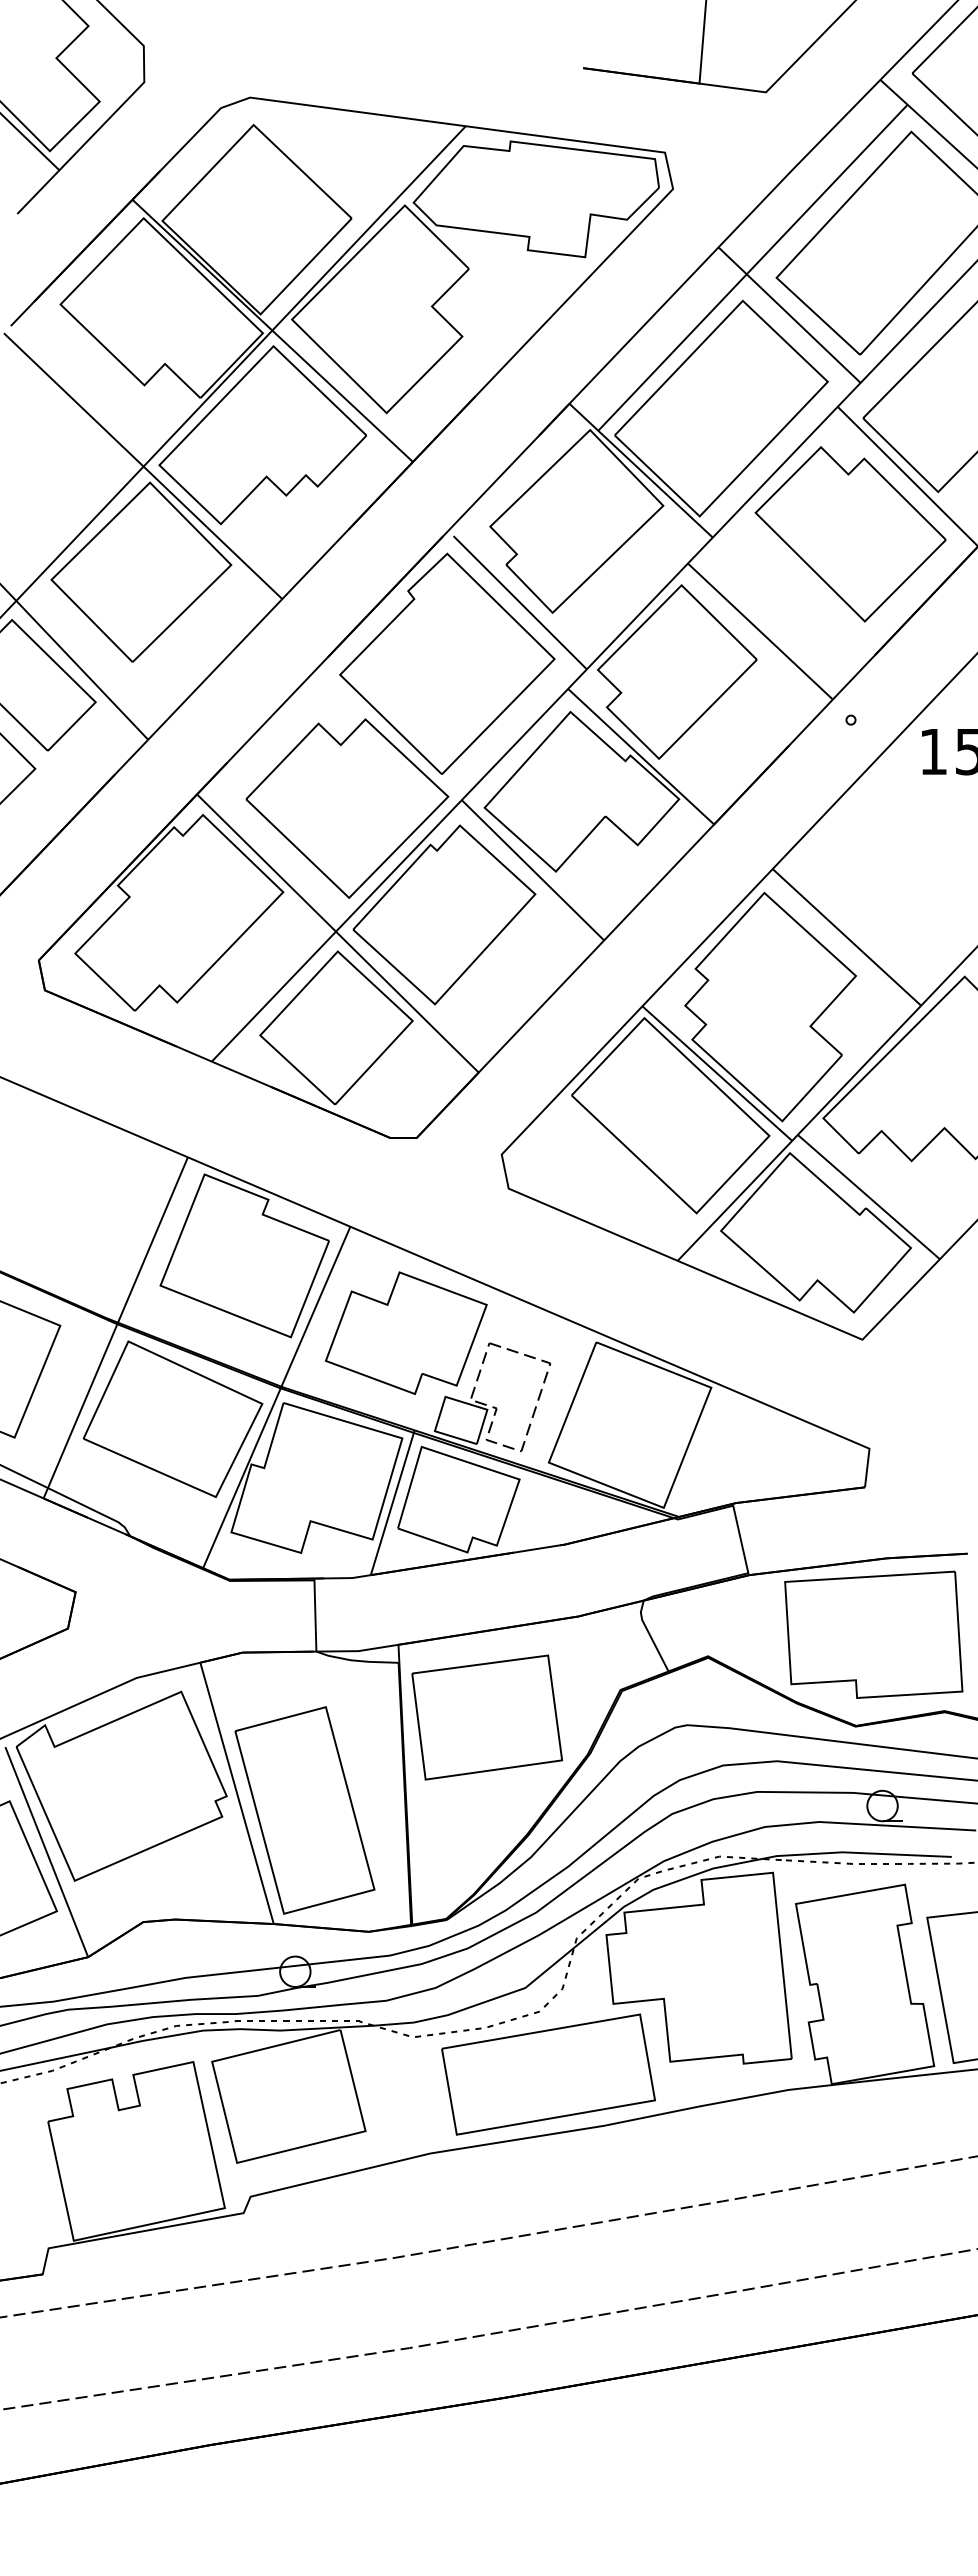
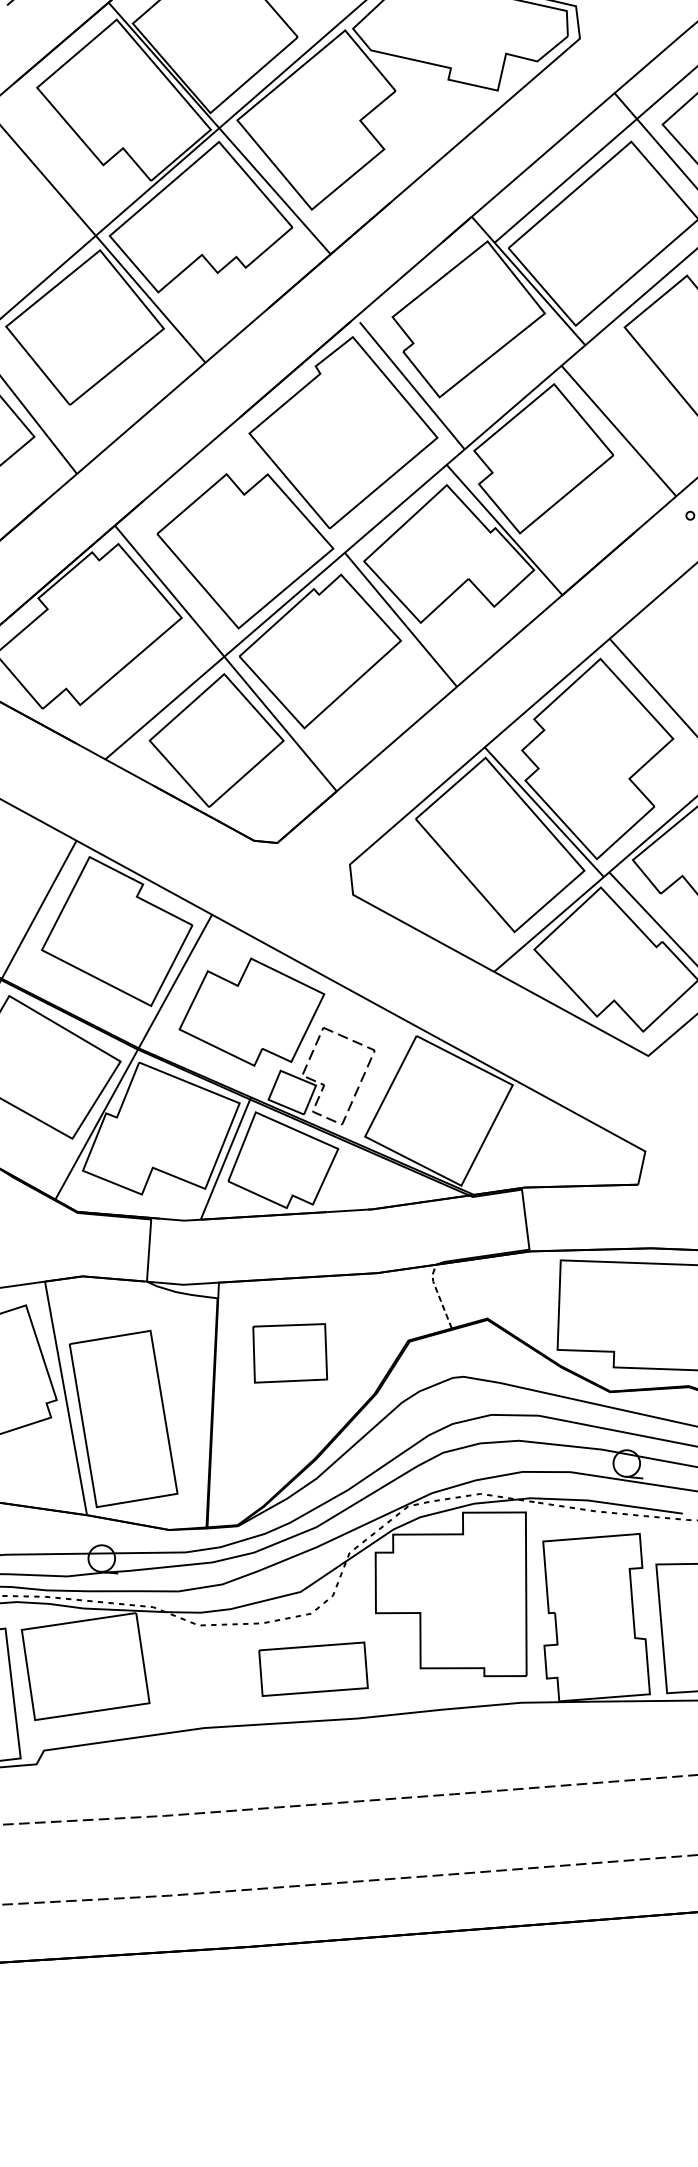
line: (649, 1635) -> (438, 1295), solid -> dashed
part: (487, 1717) -> (290, 1353), size x0.6
part: (548, 2074) -> (313, 1669), size x0.6

